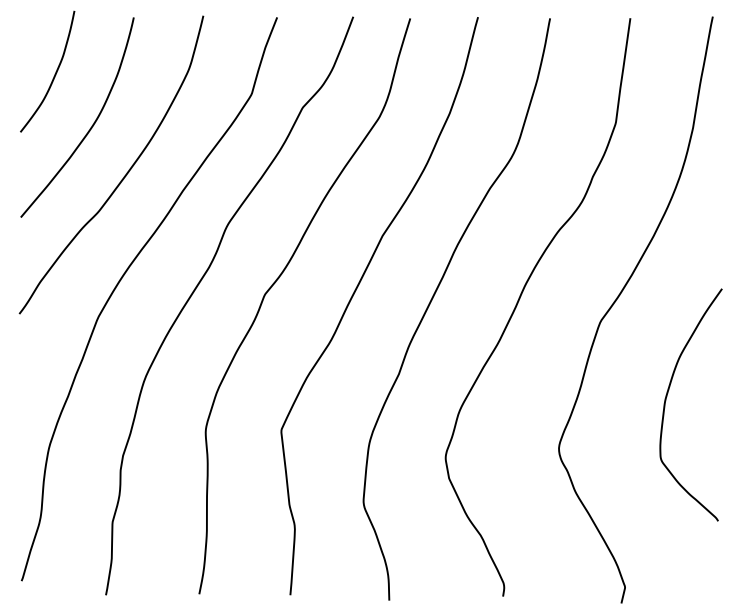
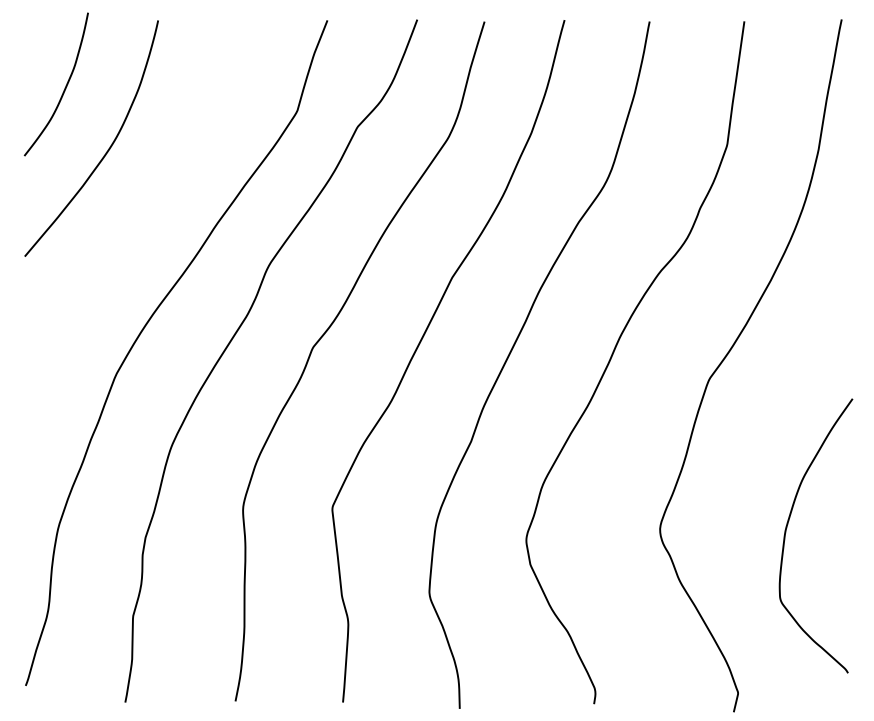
curve: (125, 174) -> (148, 205), removed
curve: (666, 398) -> (787, 528), moved

